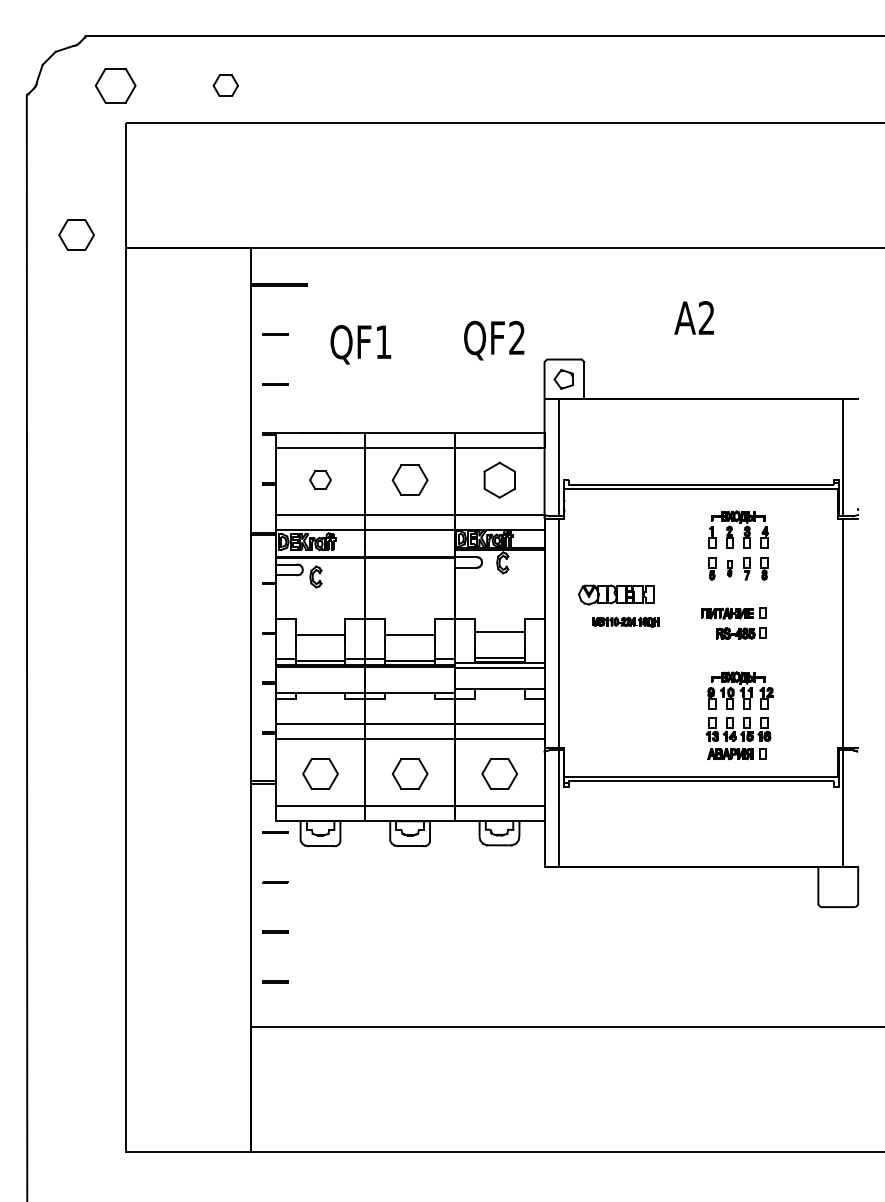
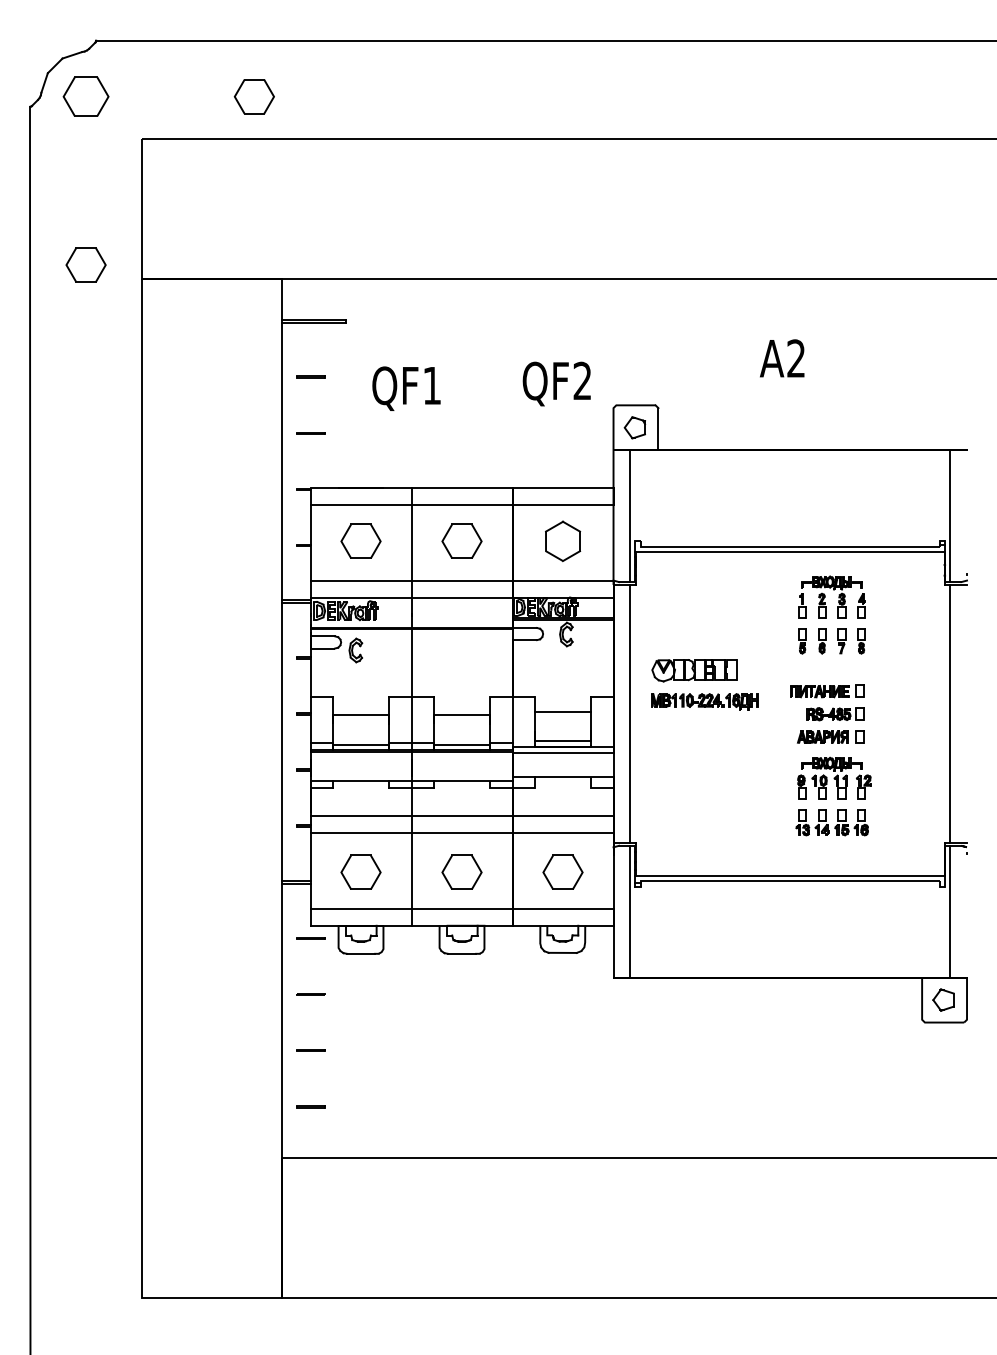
part: (115, 85) -> (85, 96), moved
part: (225, 85) -> (253, 96), size x1.43
part: (320, 479) -> (360, 540), size x1.67
part: (729, 569) -> (822, 641), size x1.43
part: (625, 622) -> (704, 701), size x1.43
part: (737, 753) -> (830, 736), moved
part: (837, 886) -> (943, 999), added

